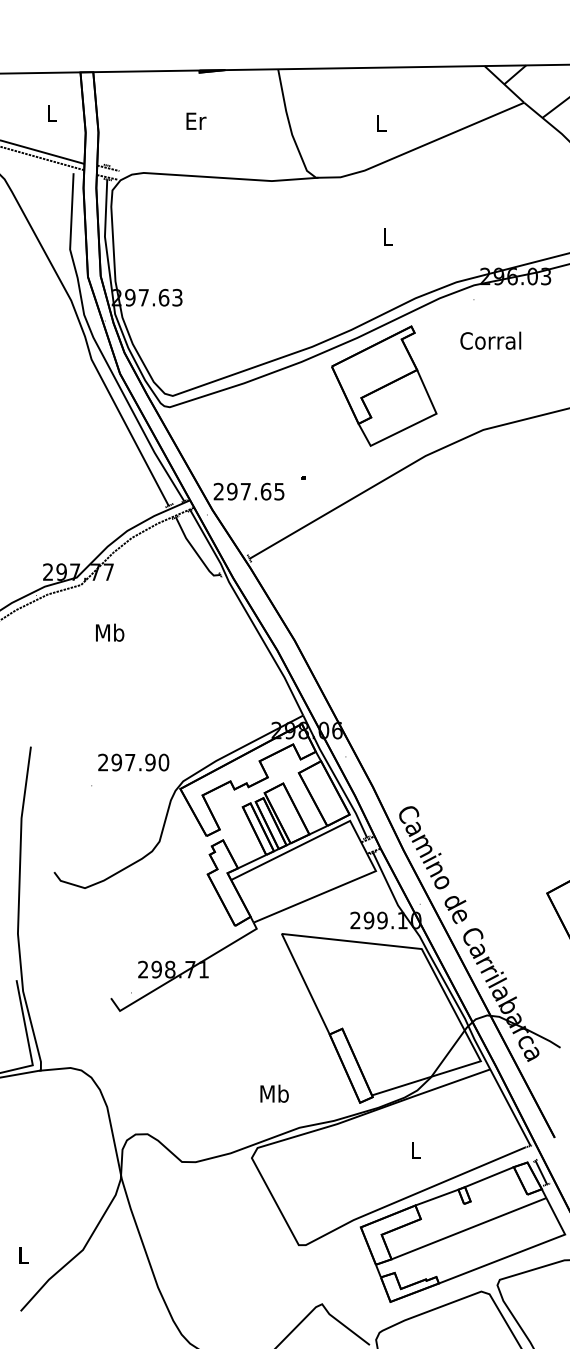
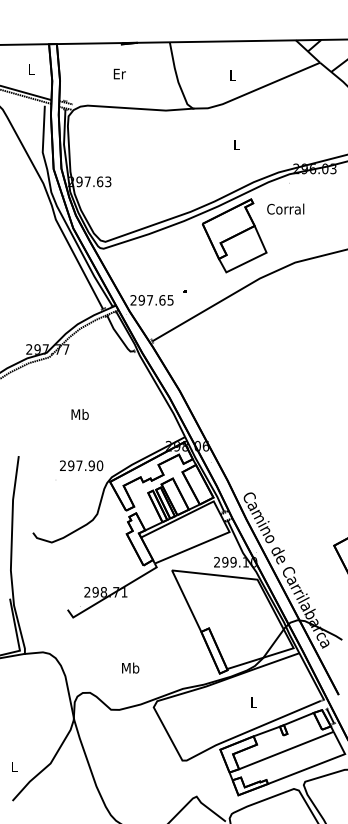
text: (490, 339) -> (285, 208), moved
text: (109, 632) -> (79, 414), moved
text: (274, 1092) -> (130, 667), moved

